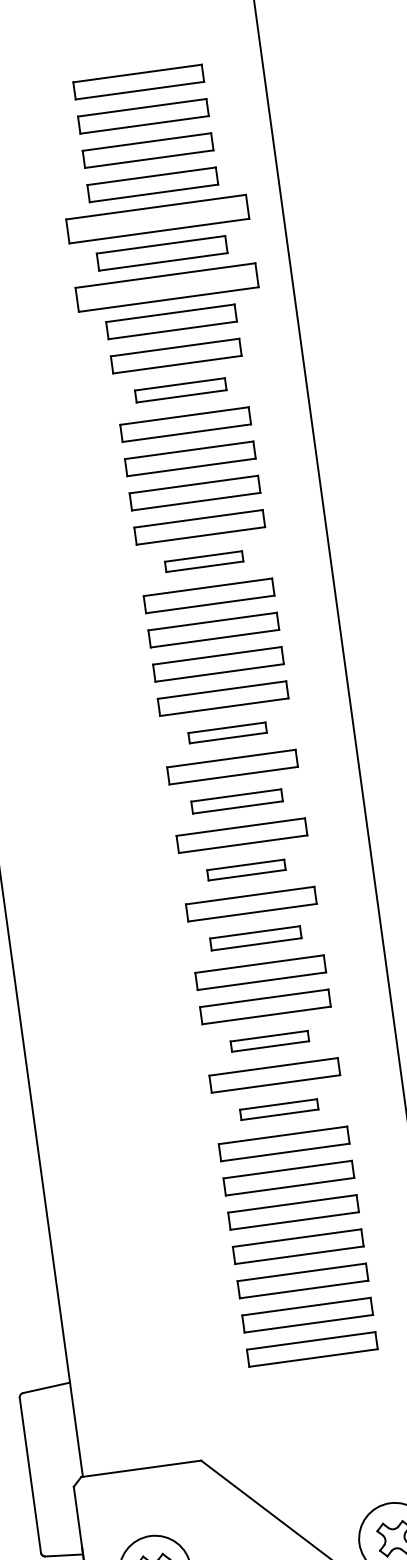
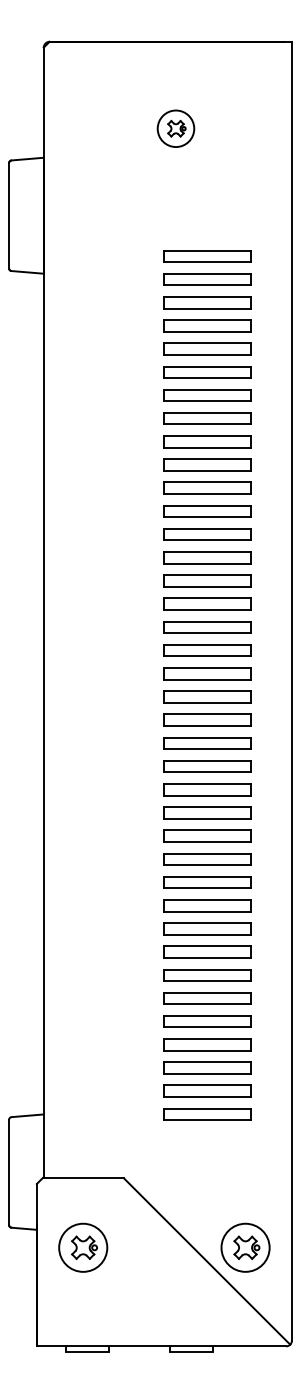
part: (156, 218) -> (207, 348), size x0.71
part: (166, 287) -> (207, 395), size x0.71
part: (180, 389) -> (207, 464), size x1.43
part: (203, 560) -> (207, 580), size x1.67
part: (227, 732) -> (207, 696), size x1.67
part: (236, 801) -> (207, 743), size x1.43
part: (246, 869) -> (207, 789), size x1.67
part: (255, 937) -> (207, 835), size x1.43
part: (269, 1040) -> (207, 905), size x1.67
part: (278, 1108) -> (207, 951), size x1.67

